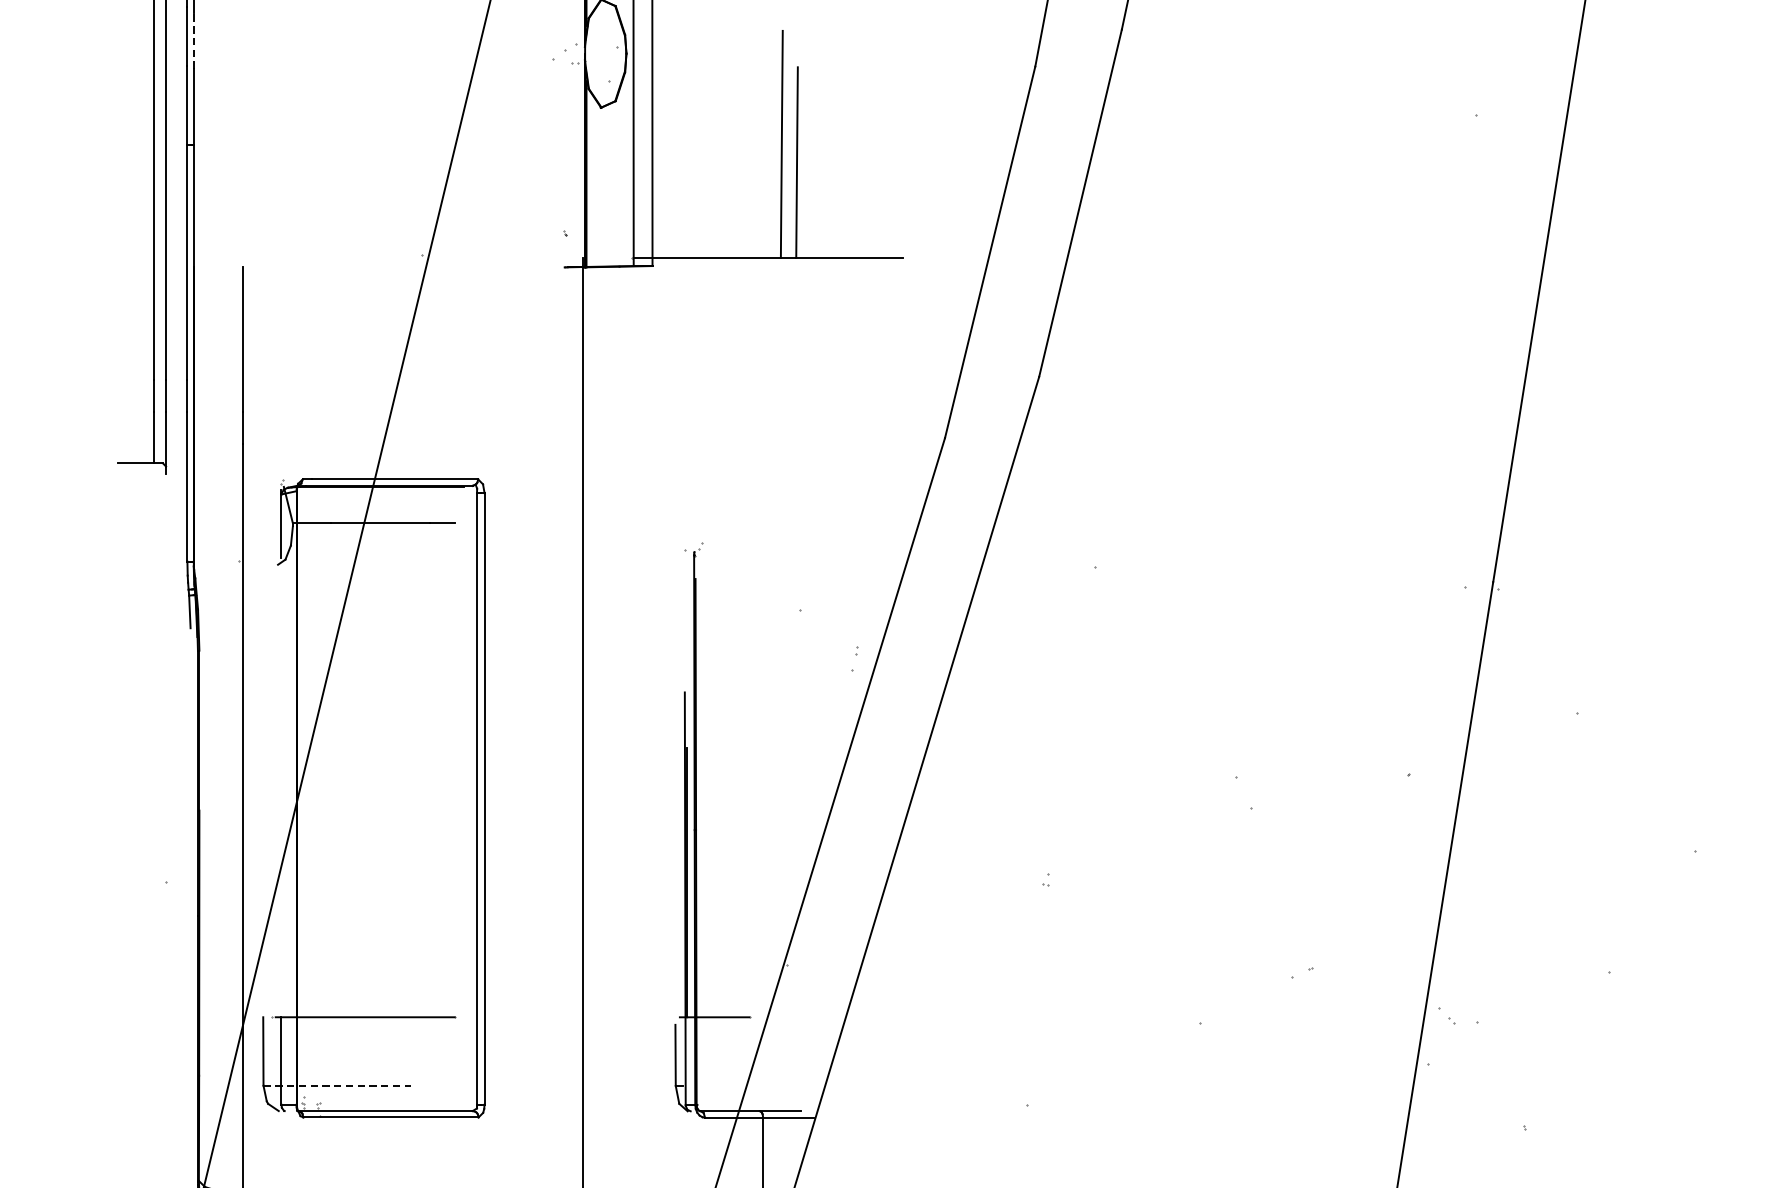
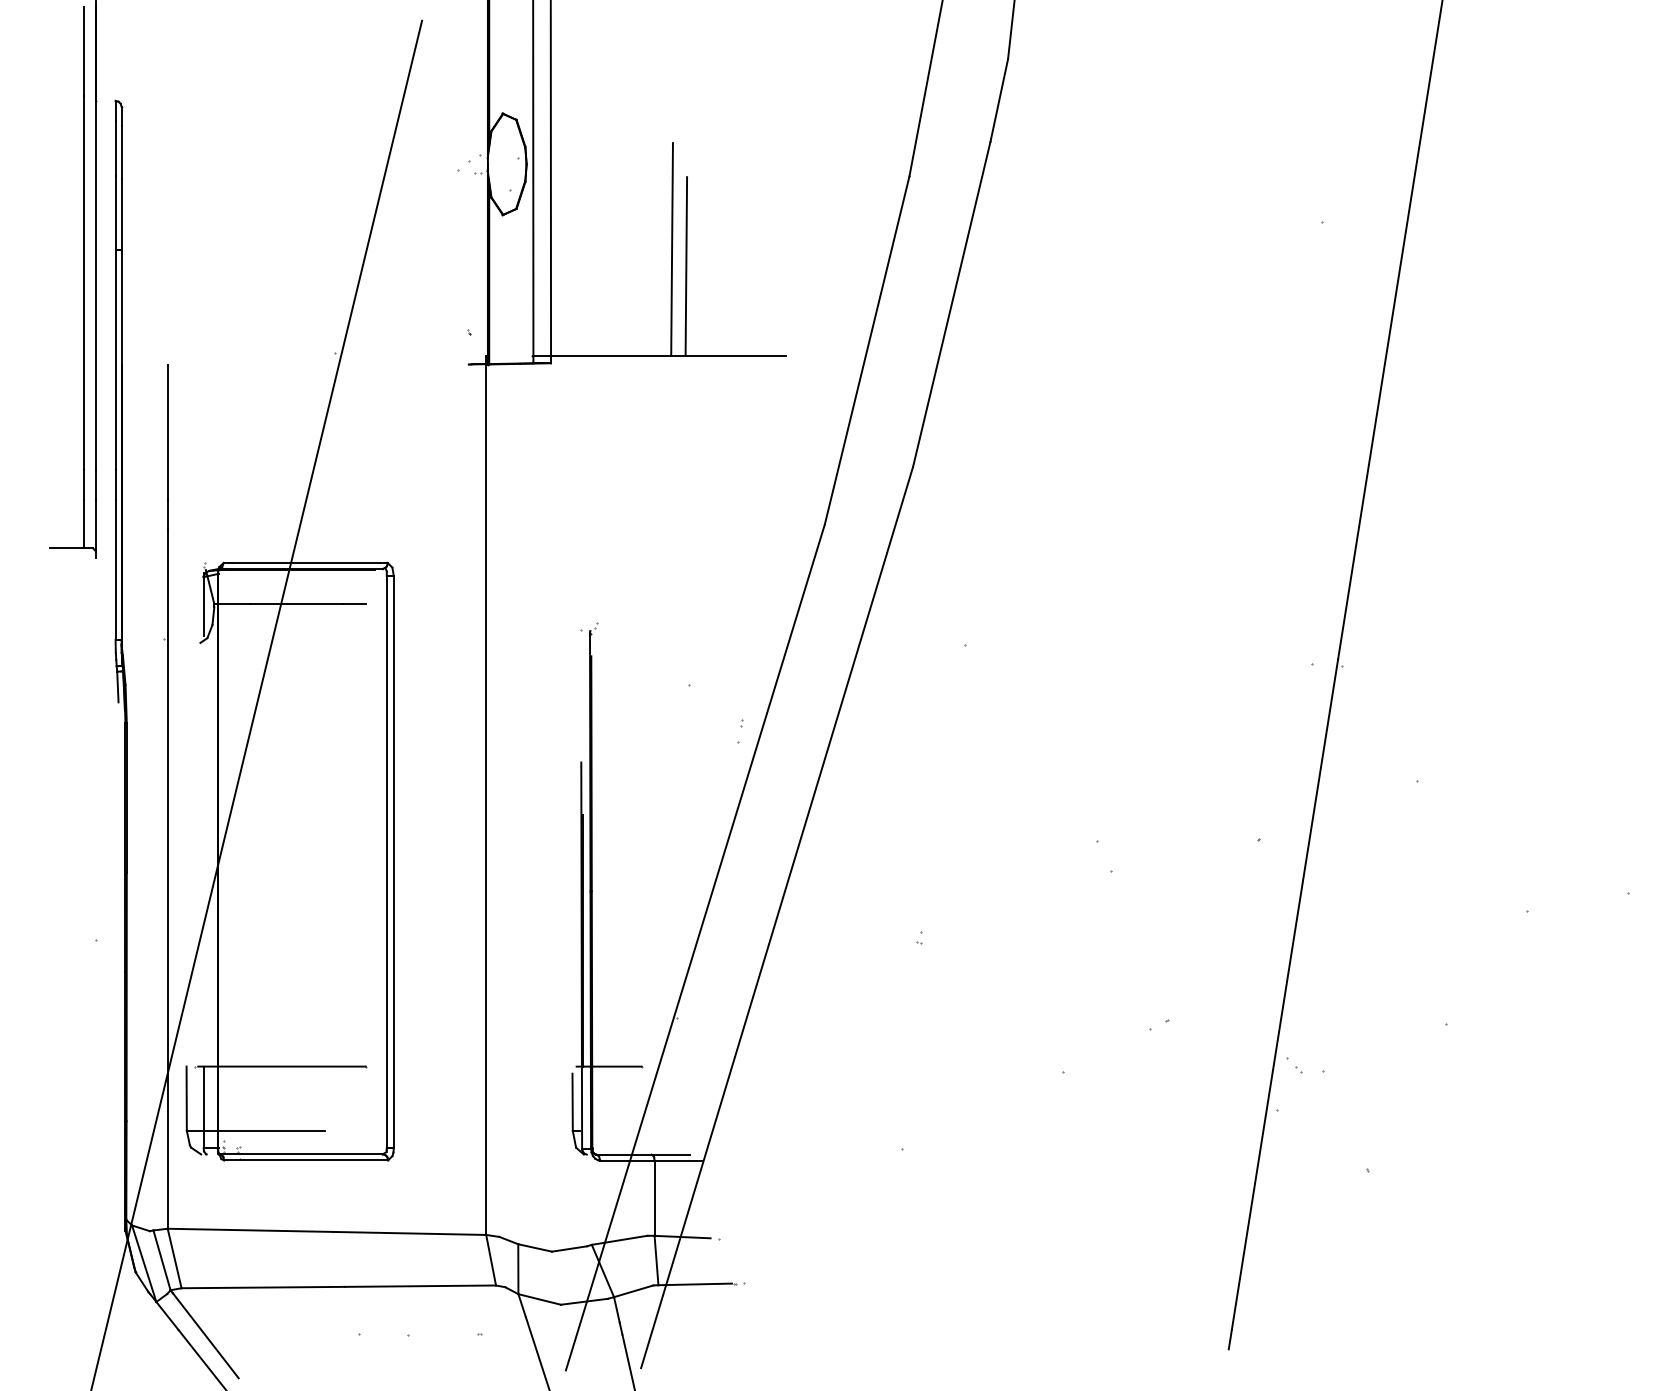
line: (193, 39) -> (121, 151), dashed -> solid
line: (337, 1085) -> (256, 1130), dashed -> solid

